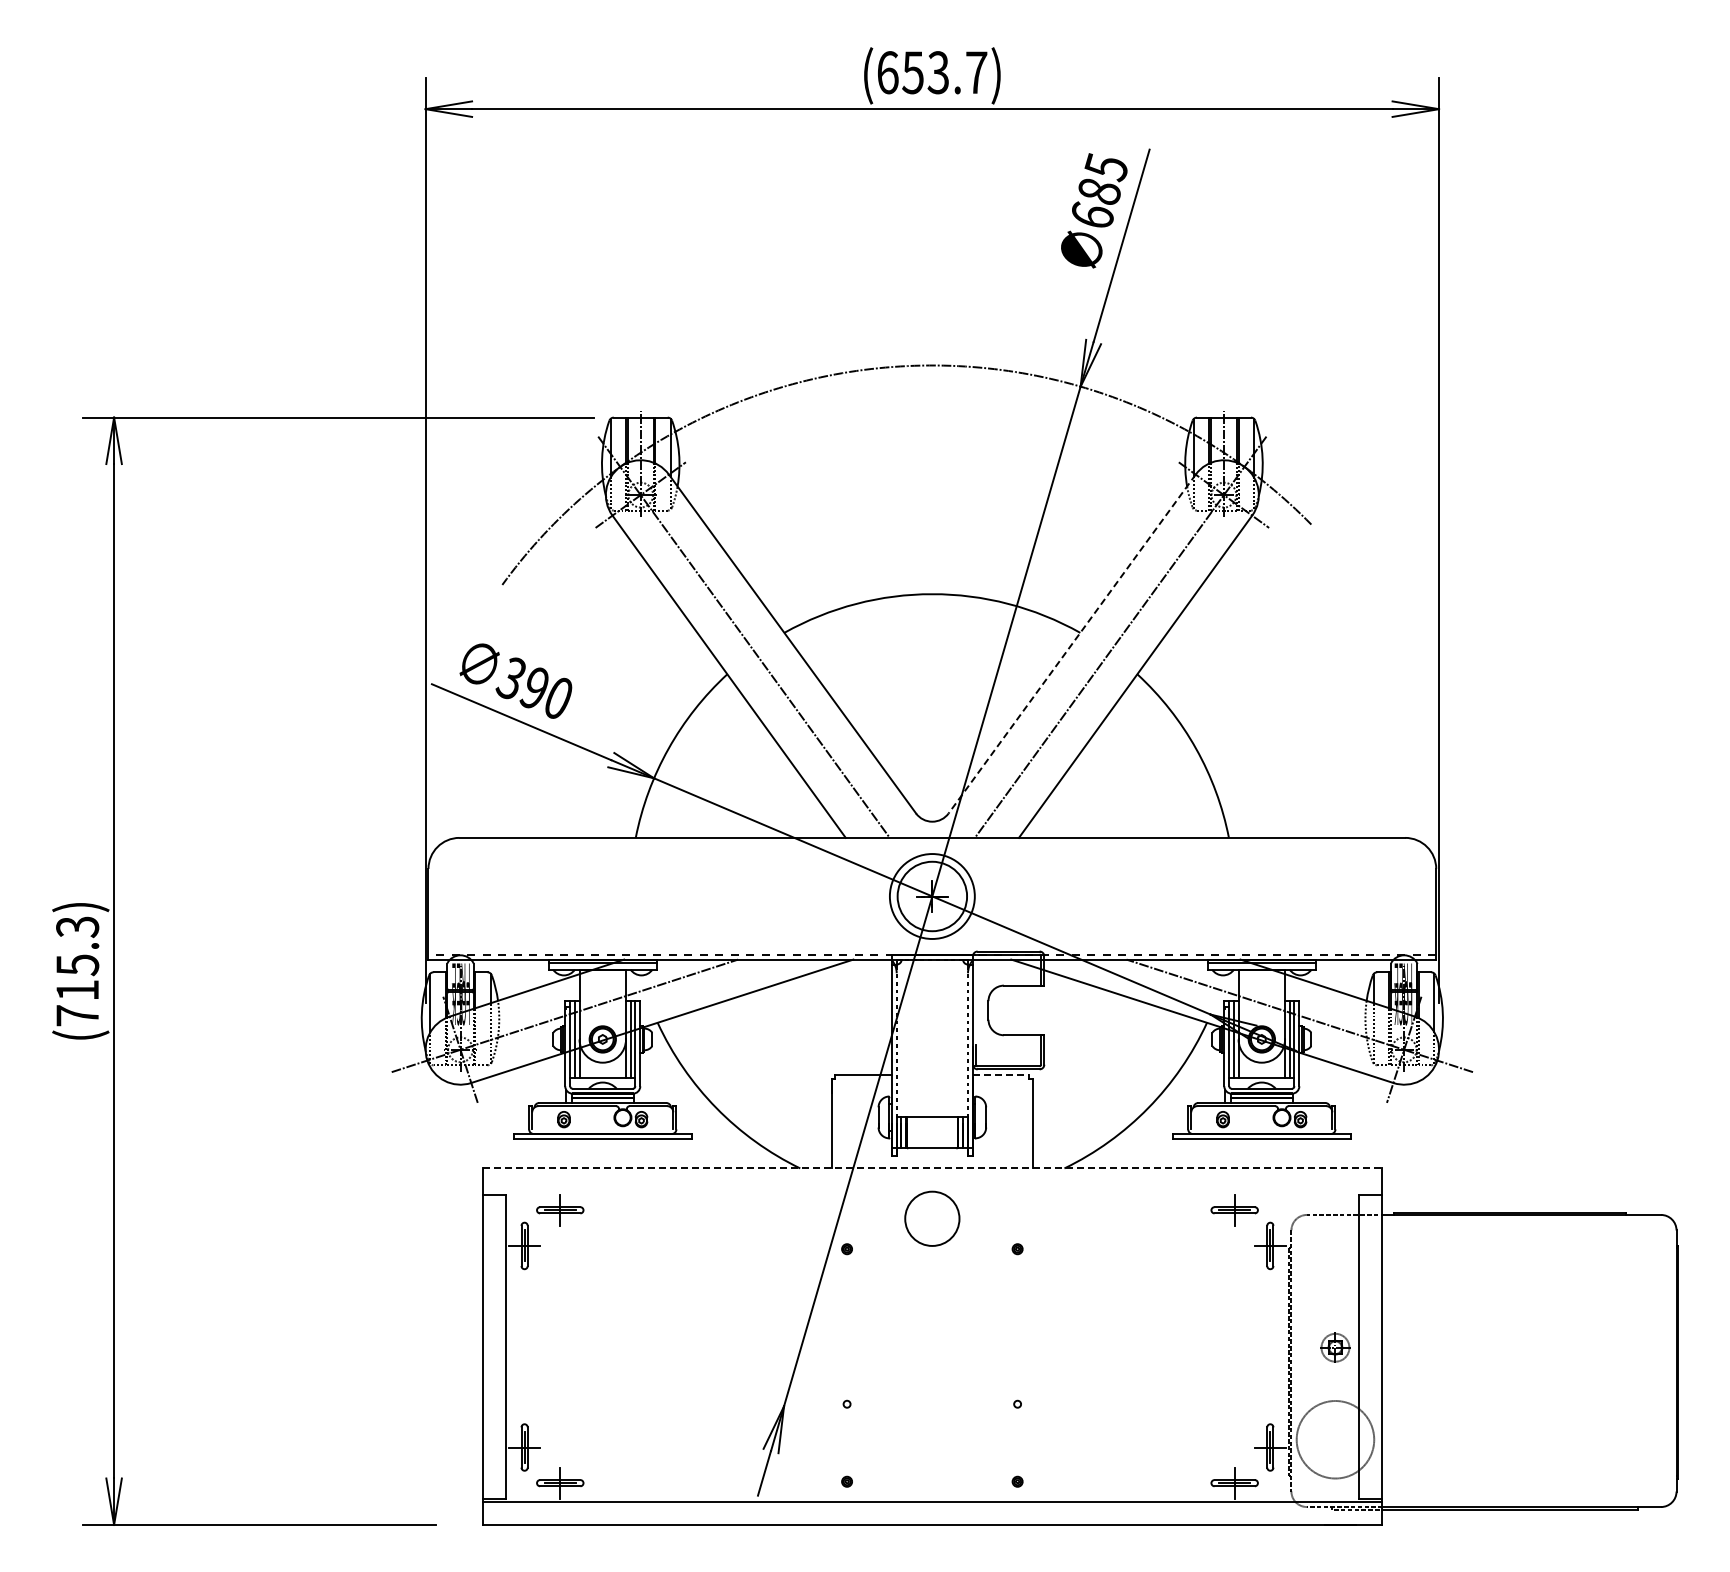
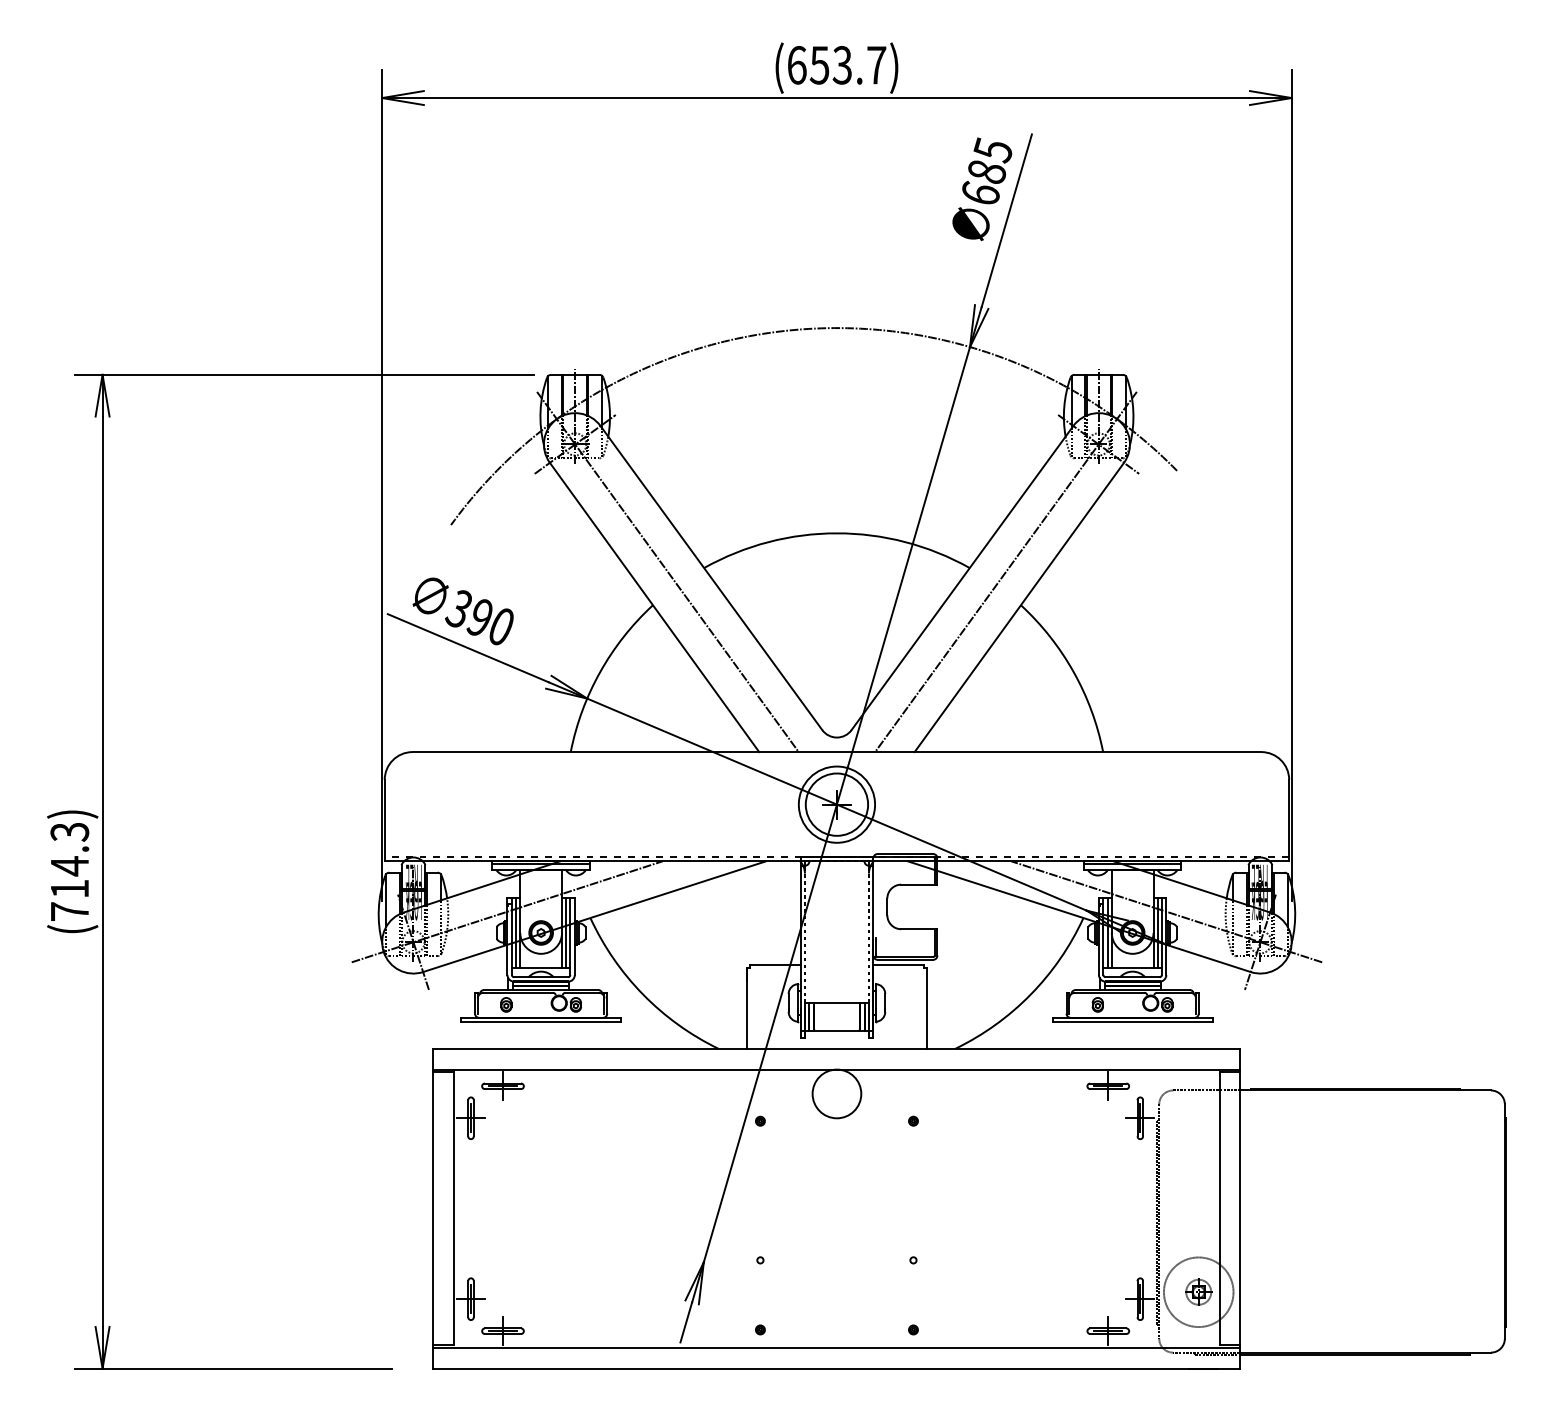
line: (1072, 644) -> (962, 578), dashed -> solid
text: (77, 964) -> (69, 865), (715.3) -> (714.3)
line: (1001, 1074) -> (899, 964), dashed -> solid
line: (932, 1168) -> (837, 1048), dashed -> solid
line: (931, 1191) -> (836, 1069), added
part: (1335, 1347) -> (1198, 1292), moved

